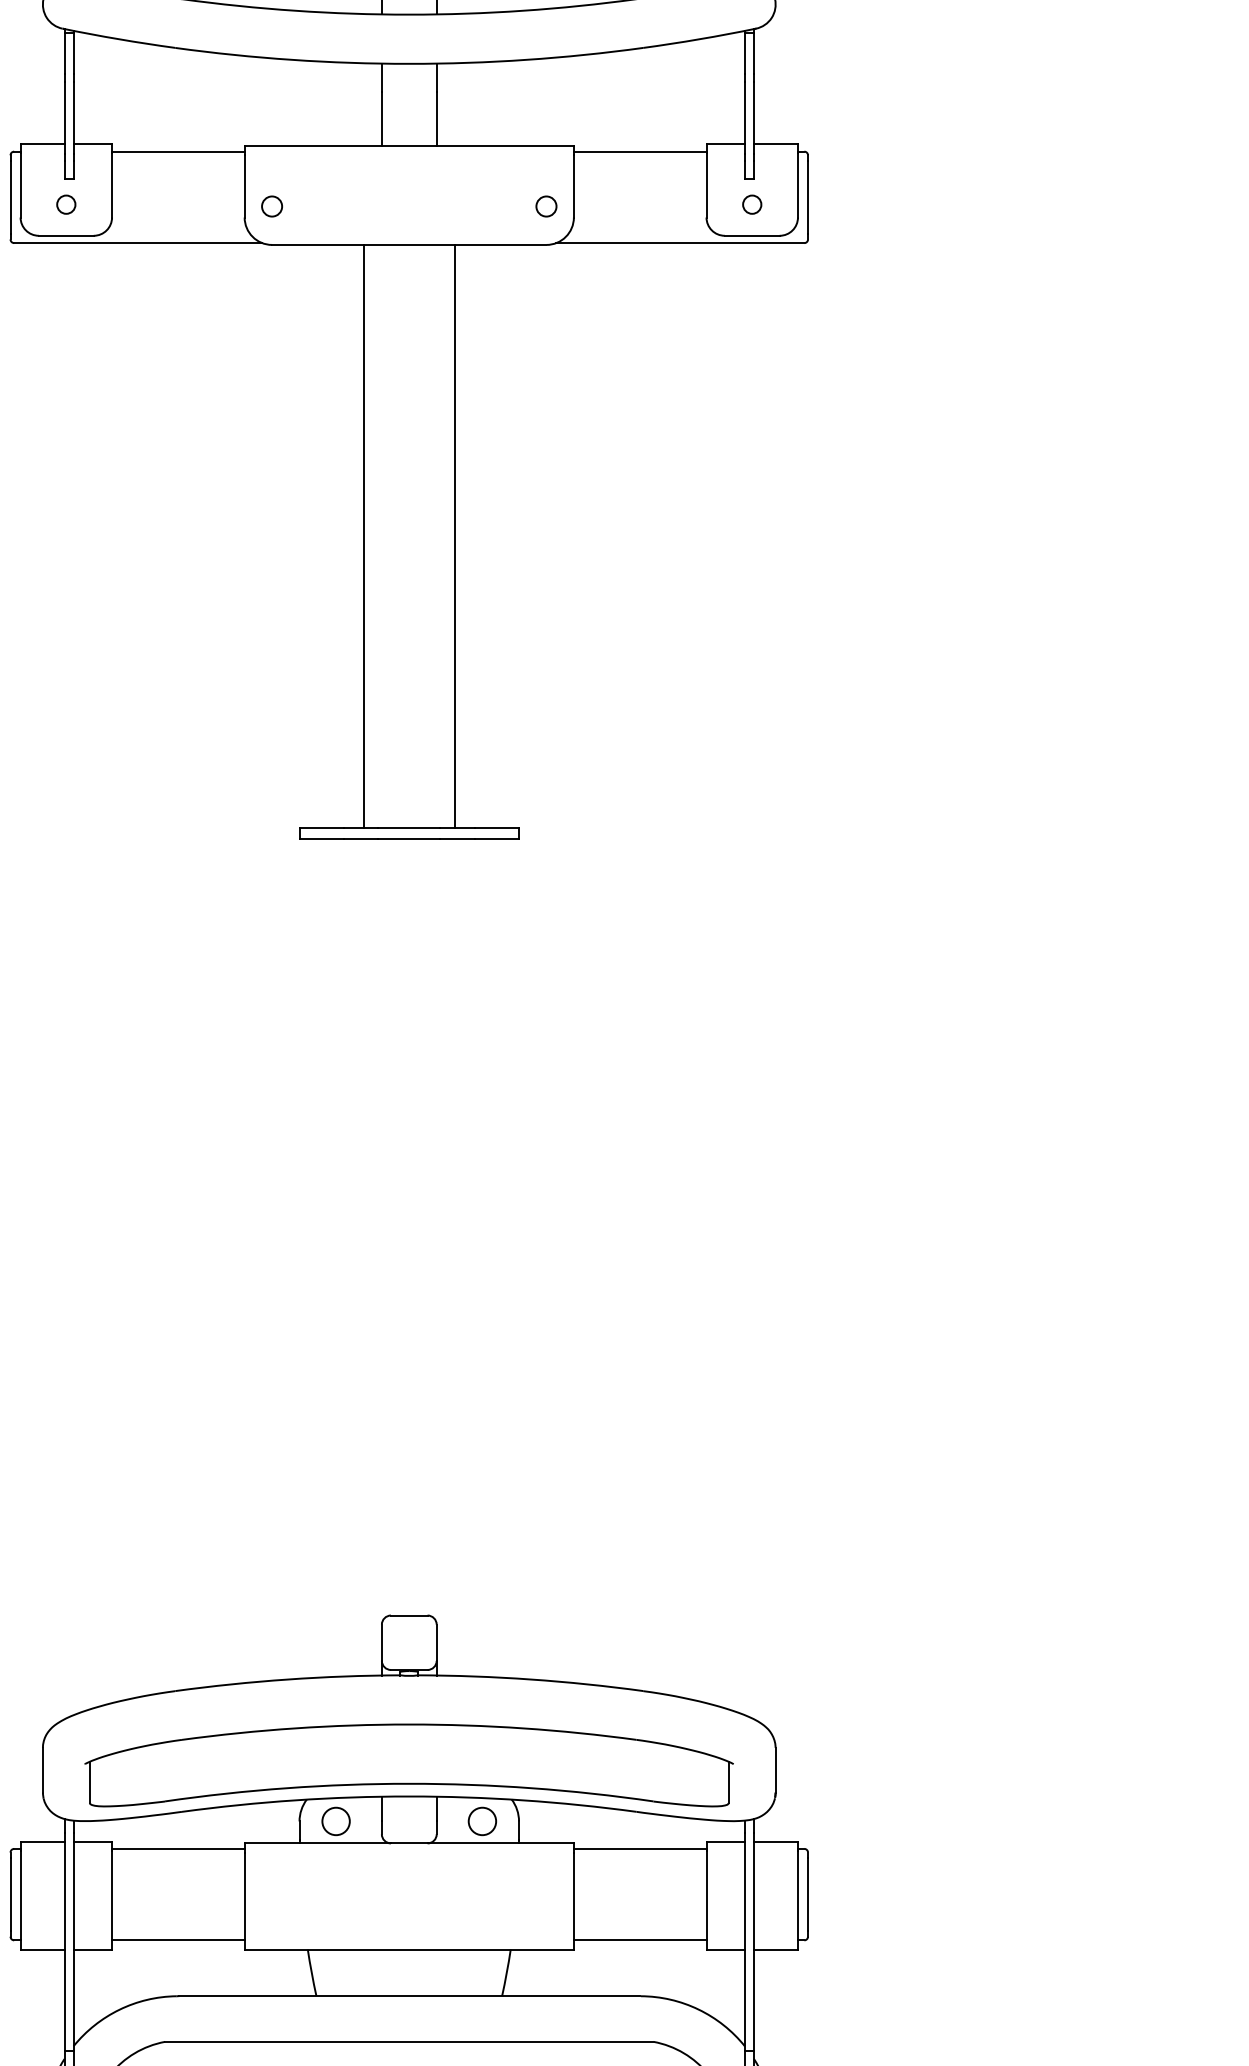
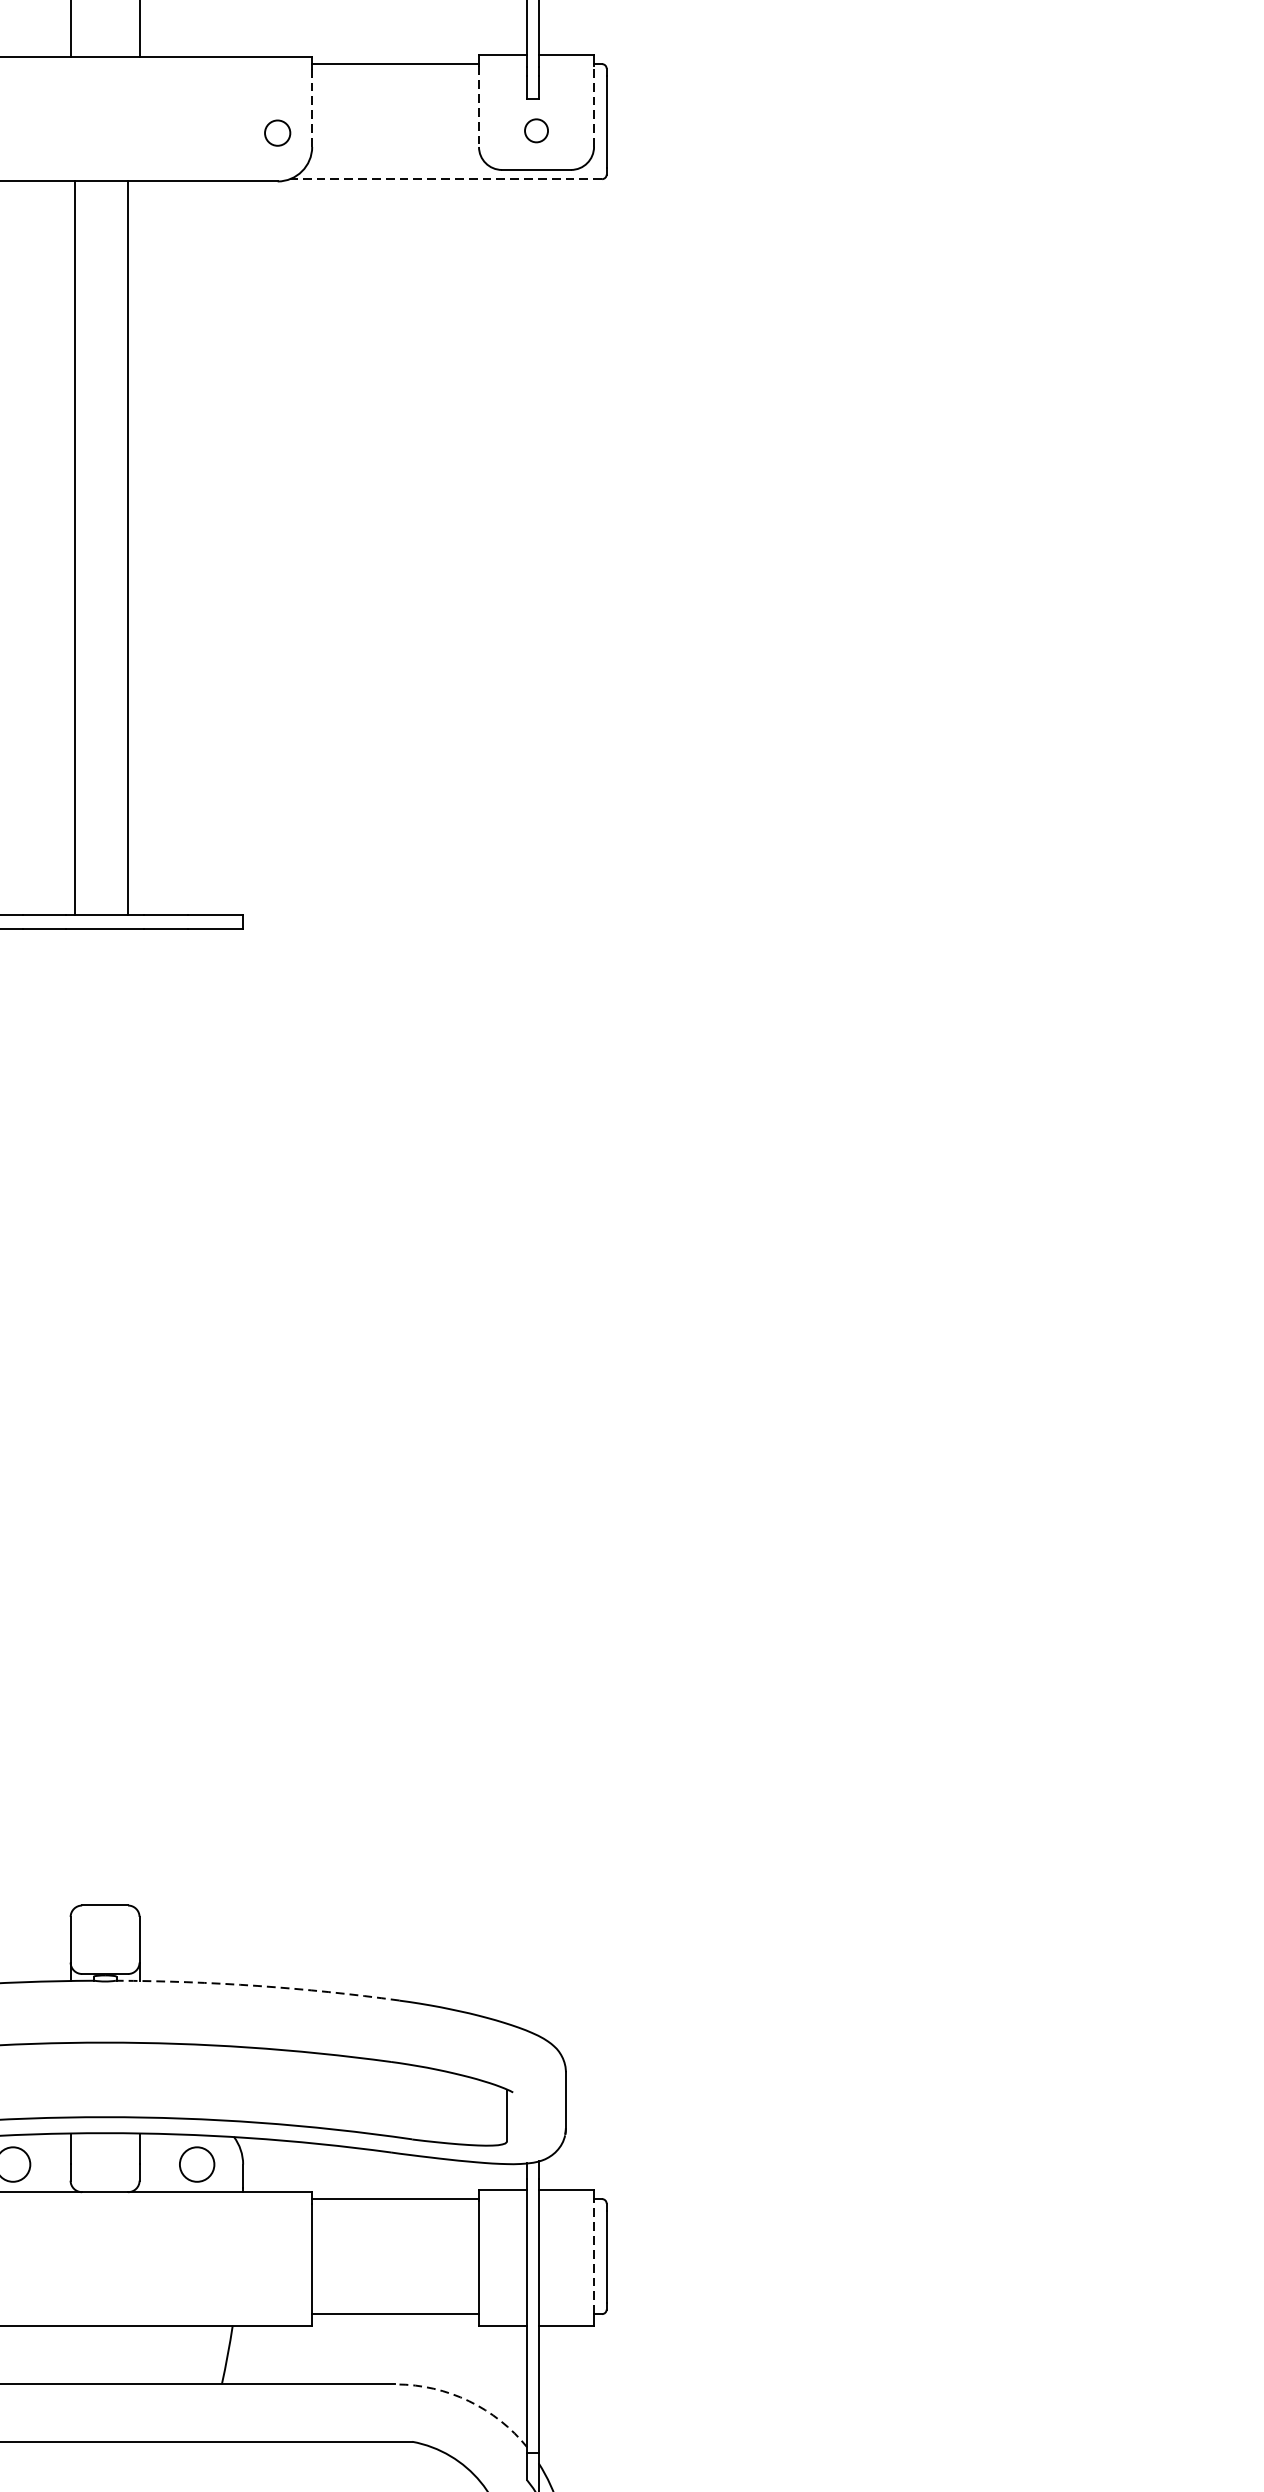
line: (797, 185) -> (593, 106), solid -> dashed
line: (573, 186) -> (311, 107), solid -> dashed
line: (706, 186) -> (478, 107), solid -> dashed
line: (679, 243) -> (445, 179), solid -> dashed
line: (363, 536) -> (128, 548), moved
line: (455, 536) -> (75, 548), moved
arc: (530, 1679) -> (257, 1985), solid -> dashed
line: (797, 1895) -> (593, 2257), solid -> dashed
arc: (698, 2009) -> (468, 2401), solid -> dashed

